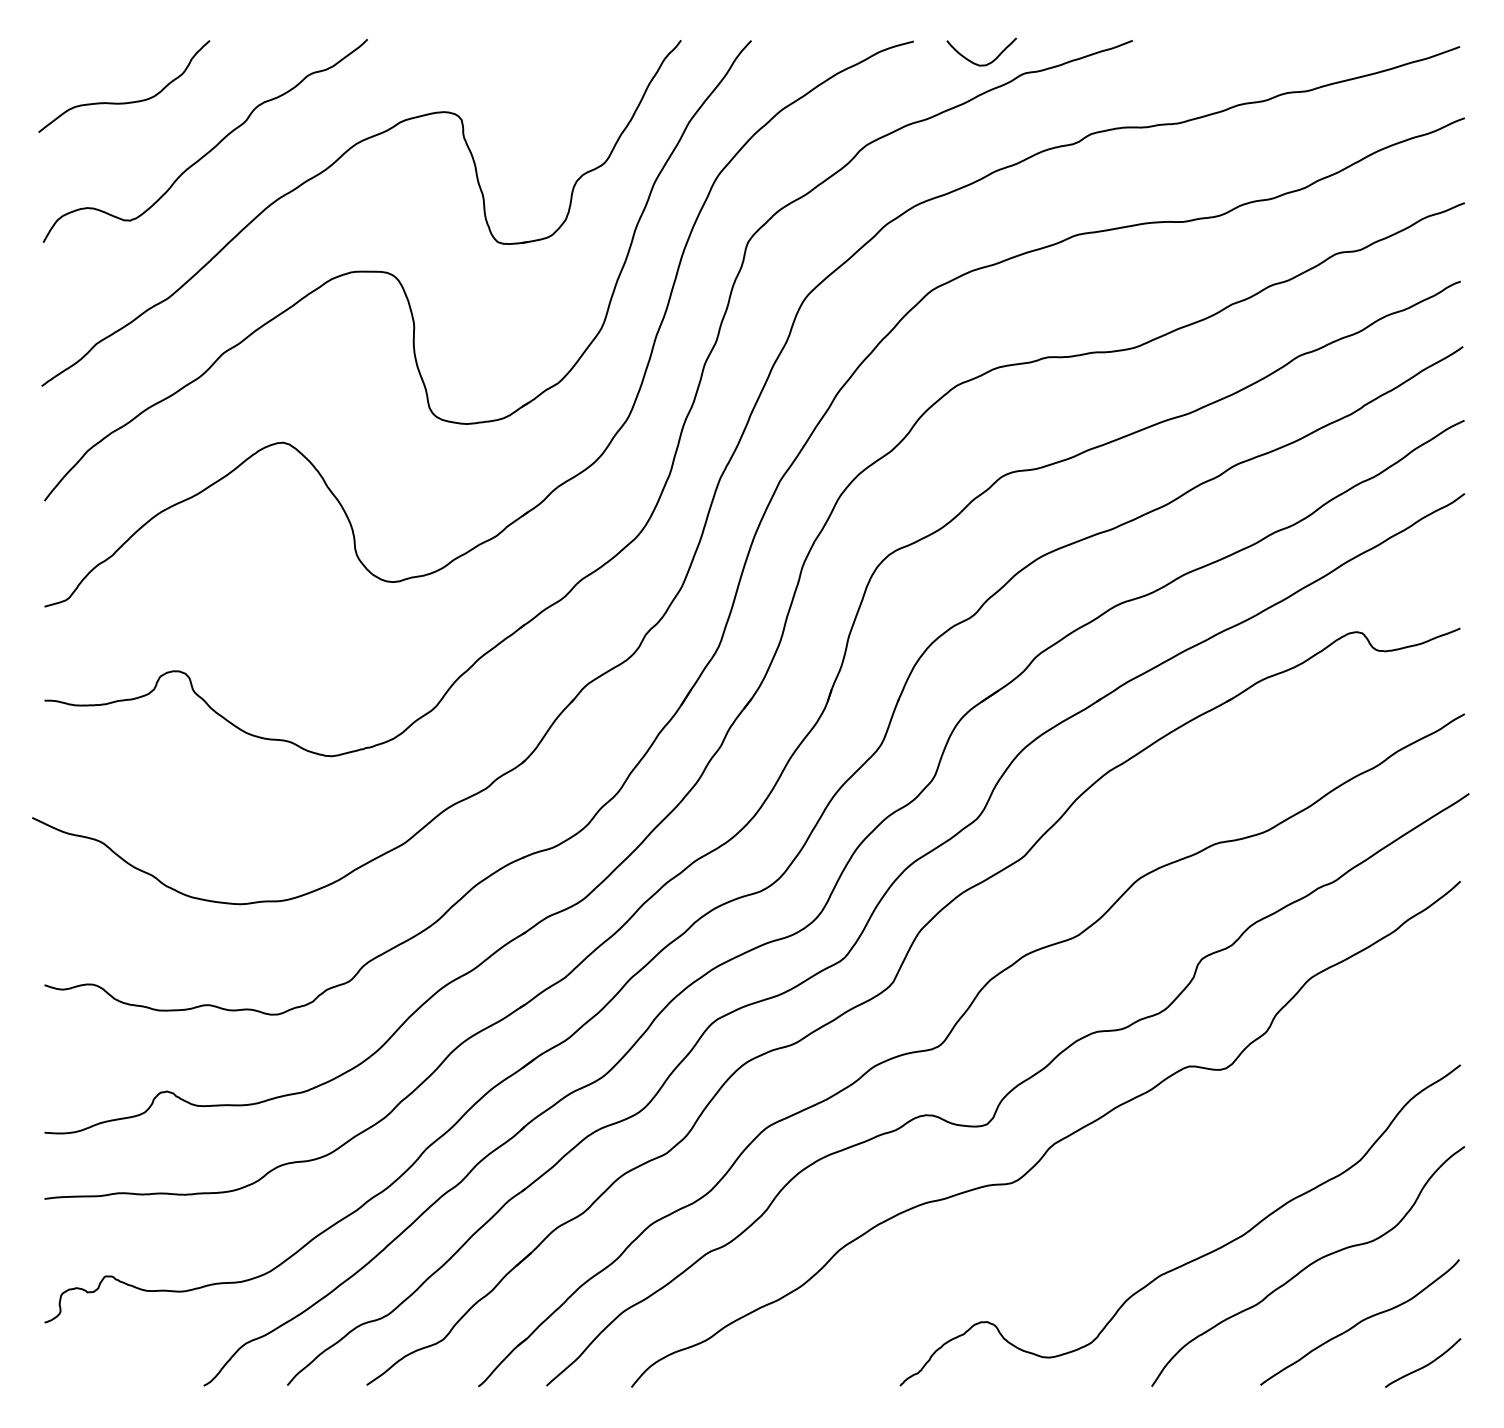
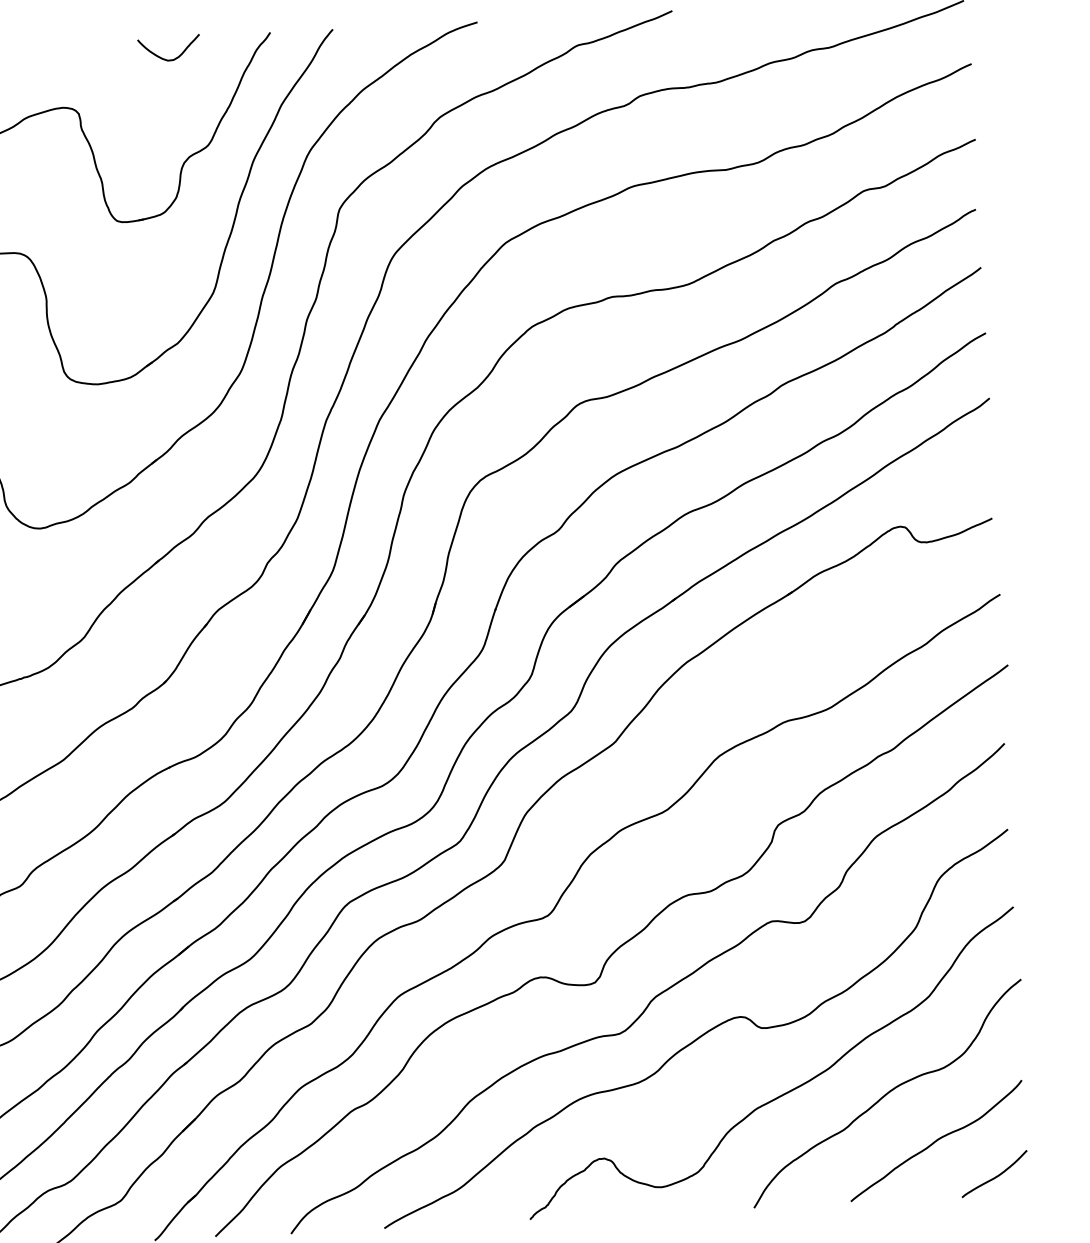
curve: (977, 63) -> (165, 58), moved
curve: (1101, 1190) -> (699, 1035), added

